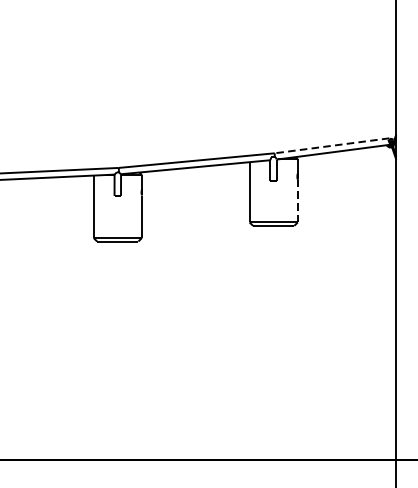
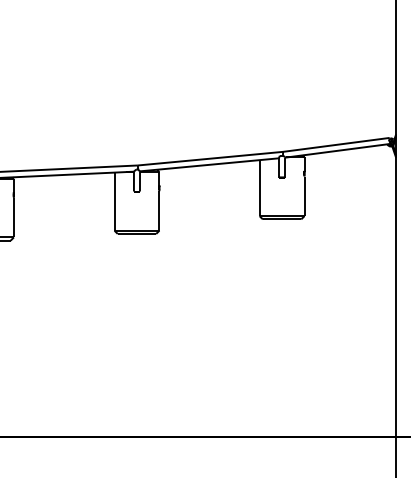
line: (332, 145) -> (336, 144), dashed -> solid
line: (297, 201) -> (304, 196), dashed -> solid

